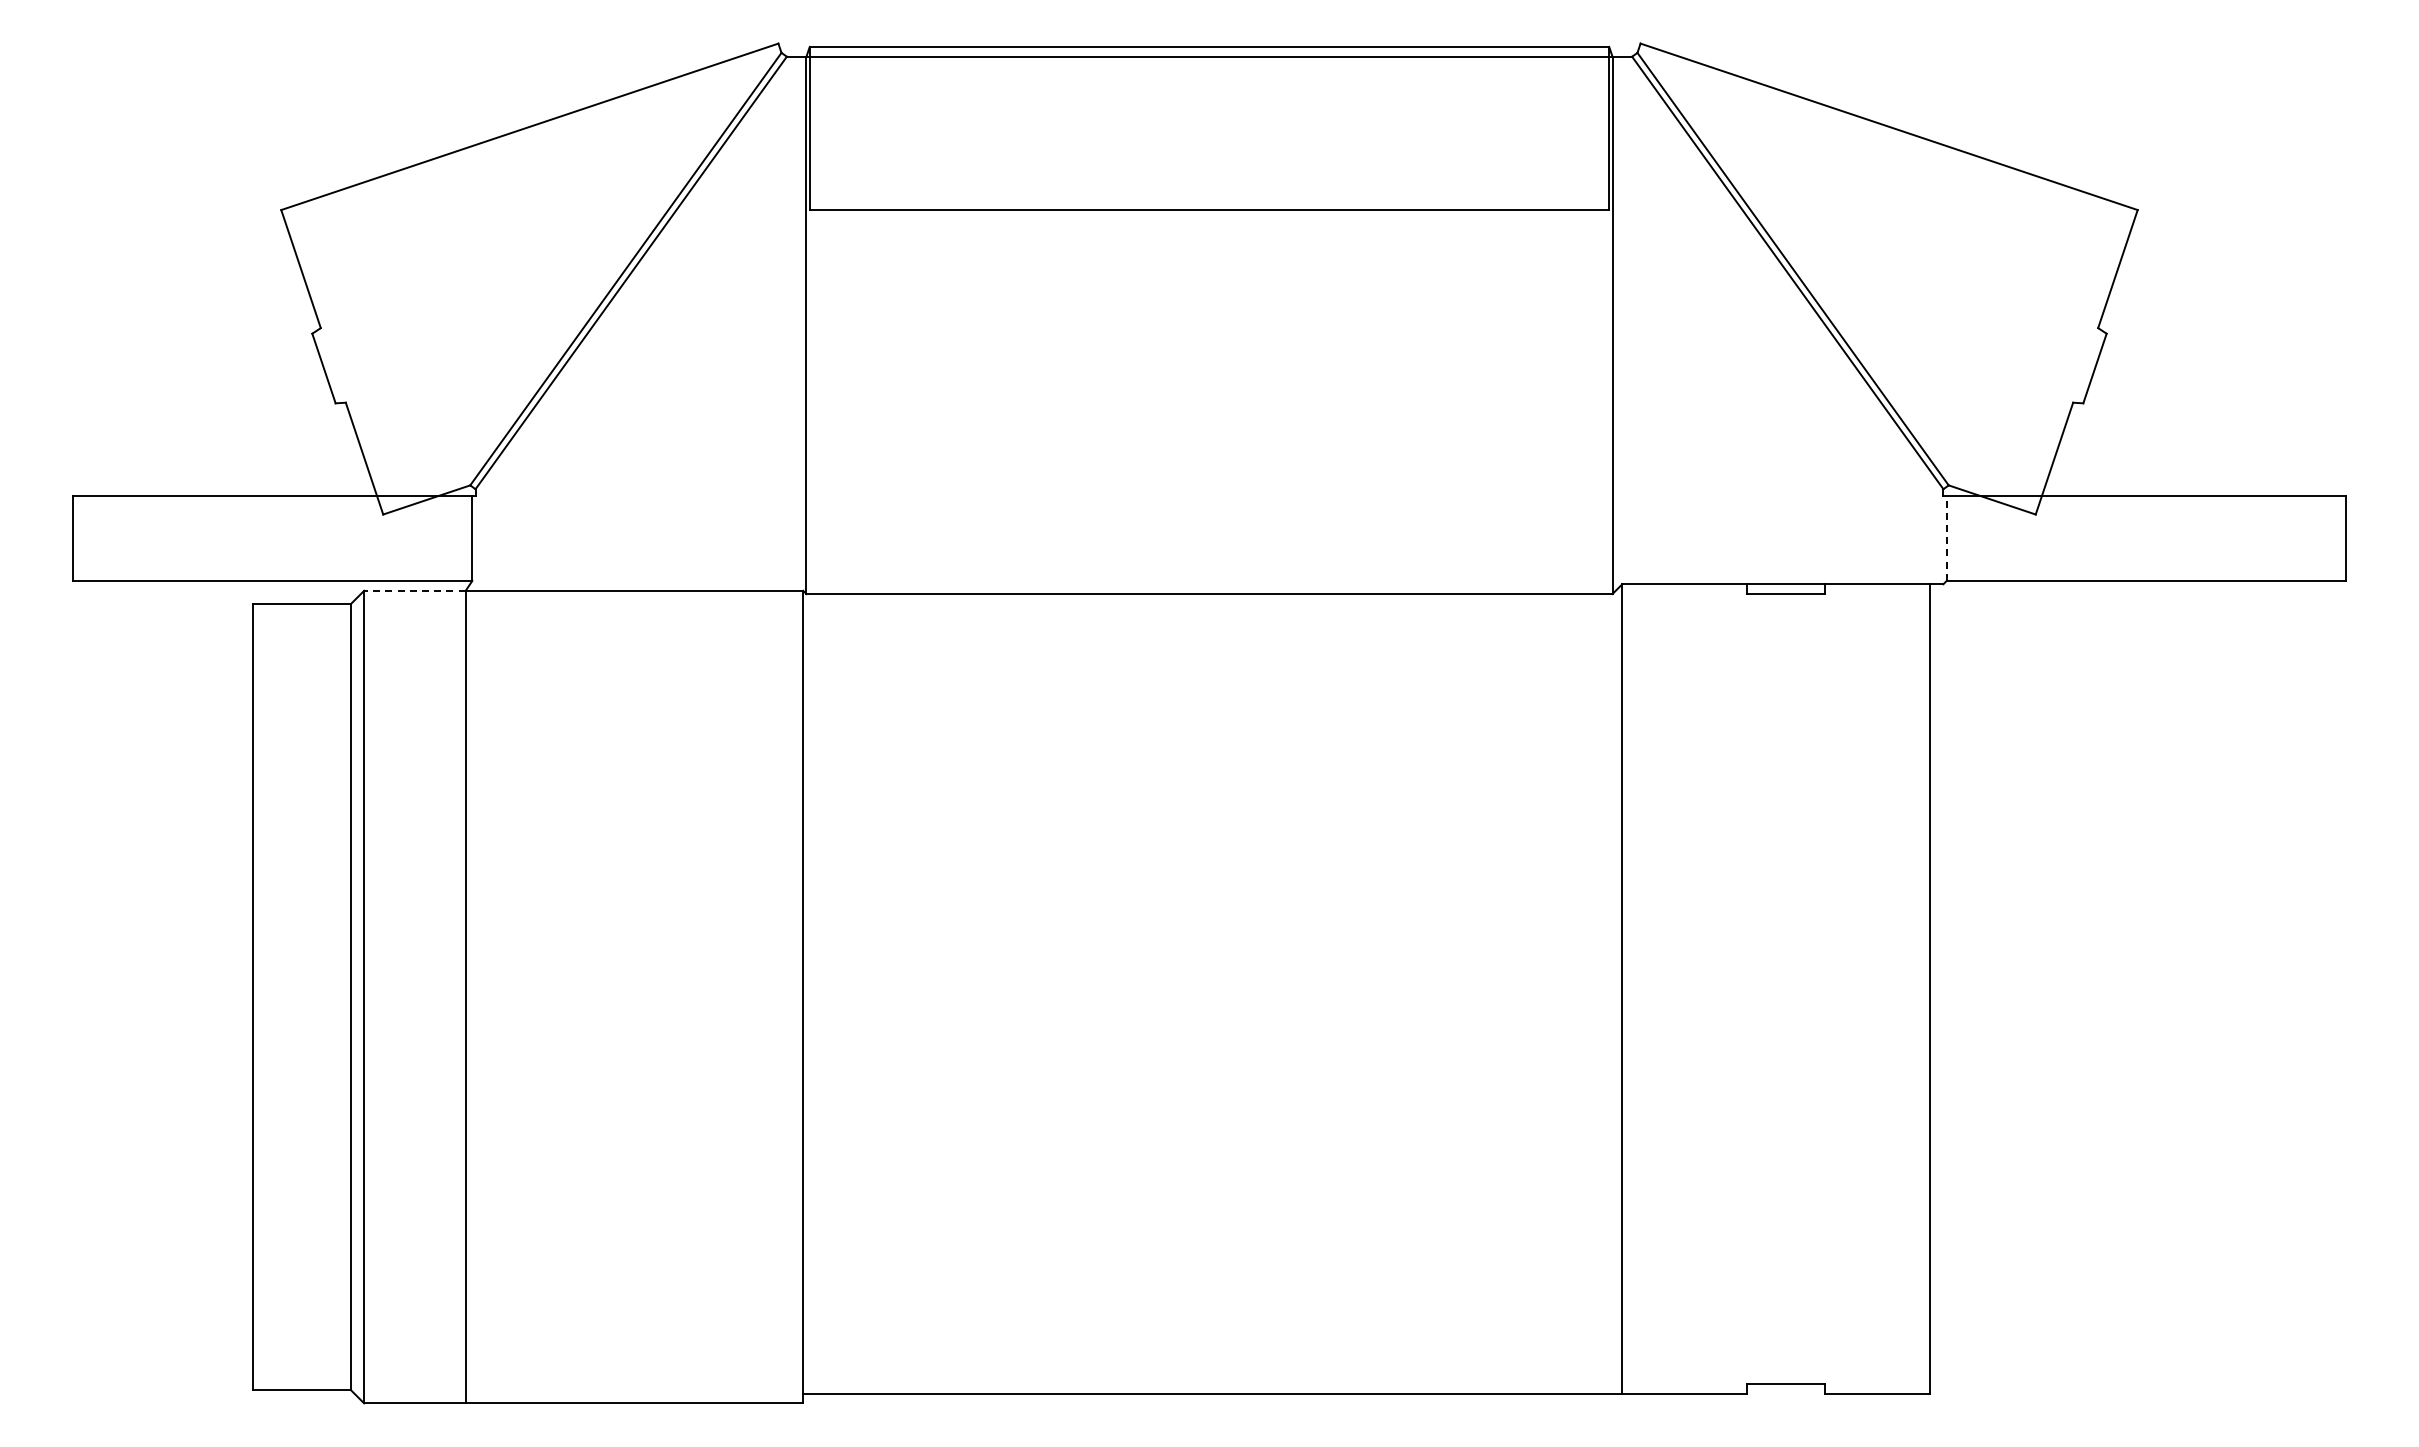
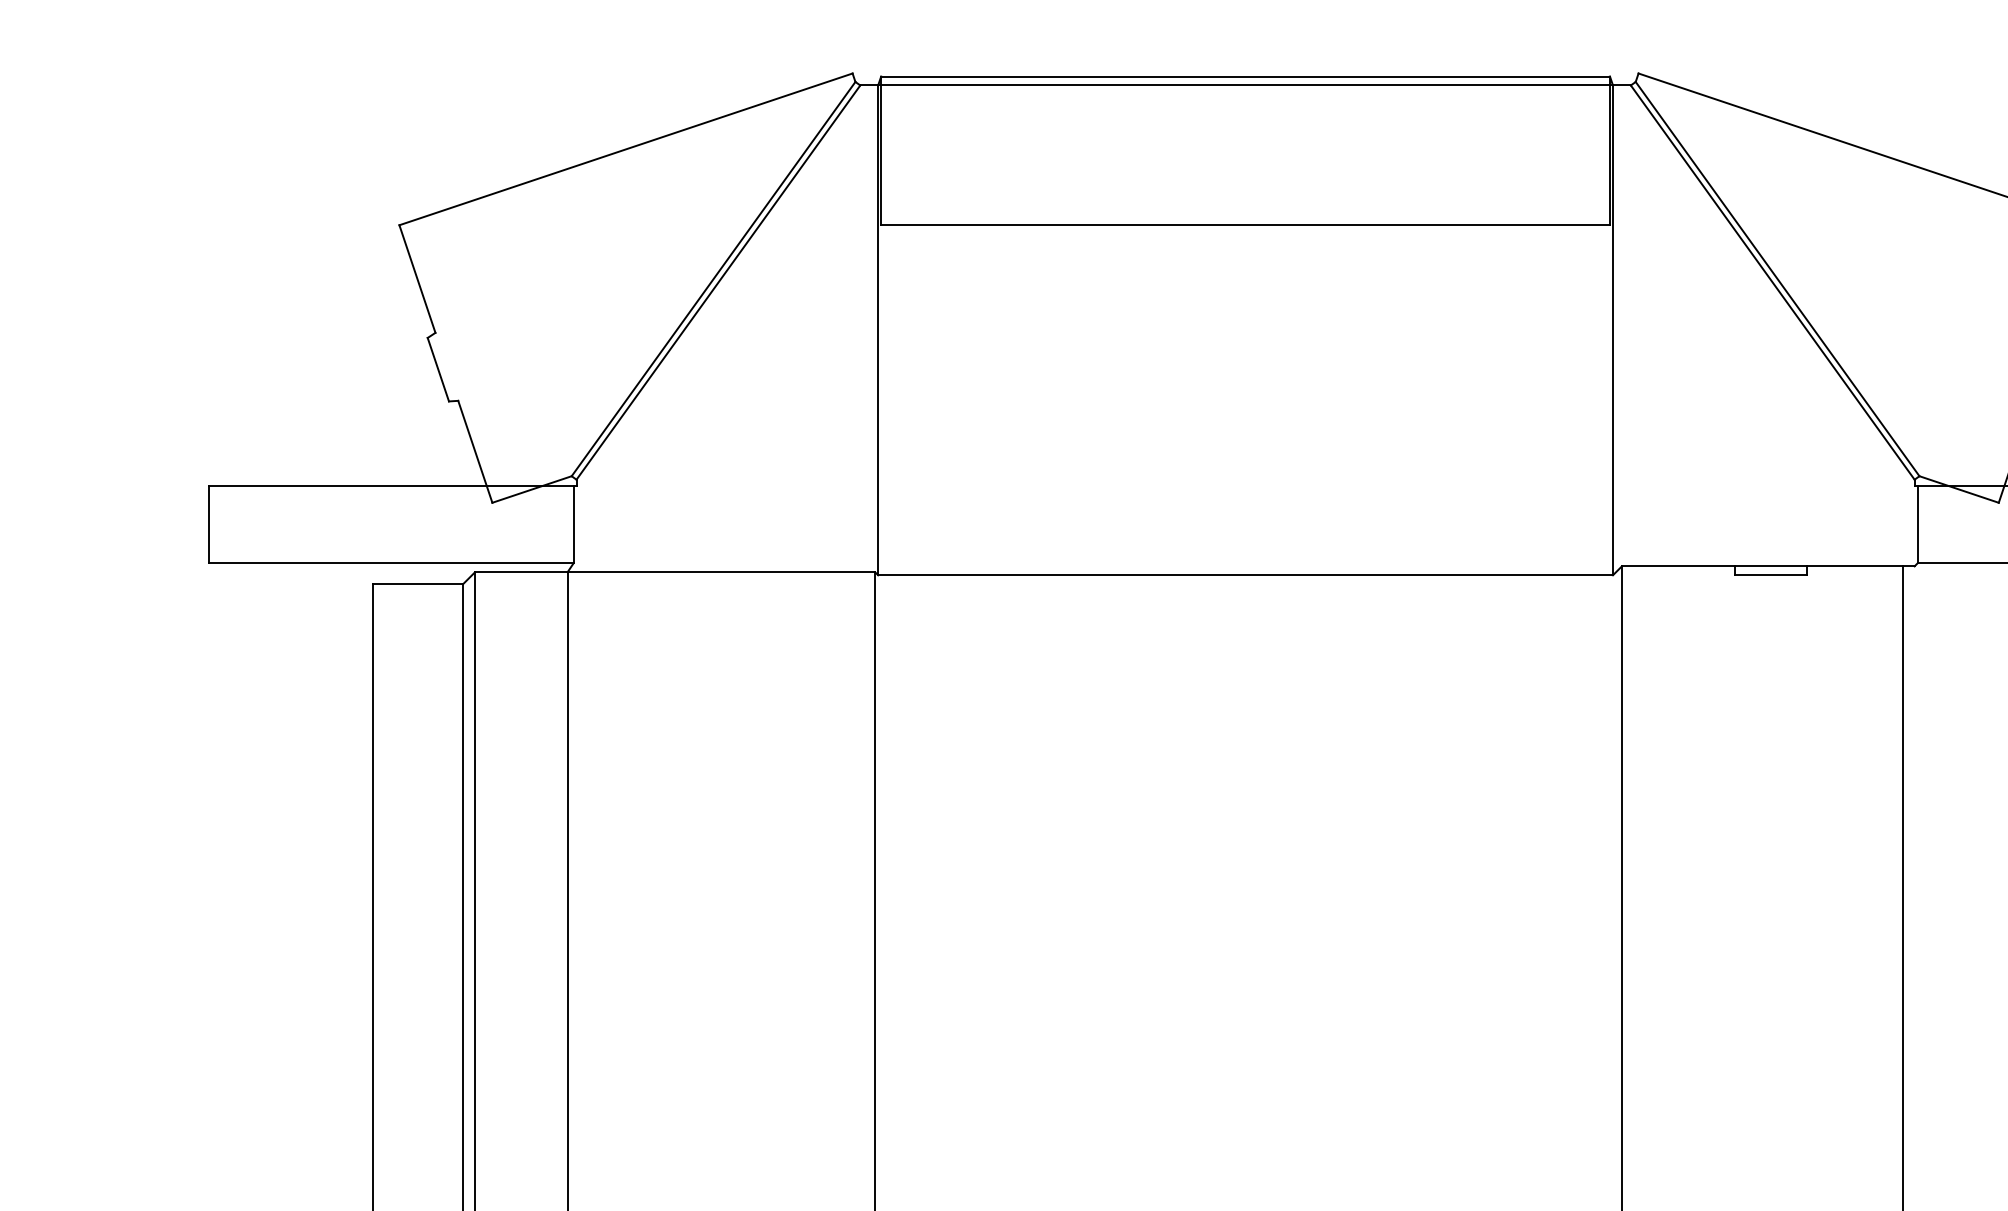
line: (1946, 538) -> (1917, 524), dashed -> solid
line: (414, 590) -> (520, 572), dashed -> solid

